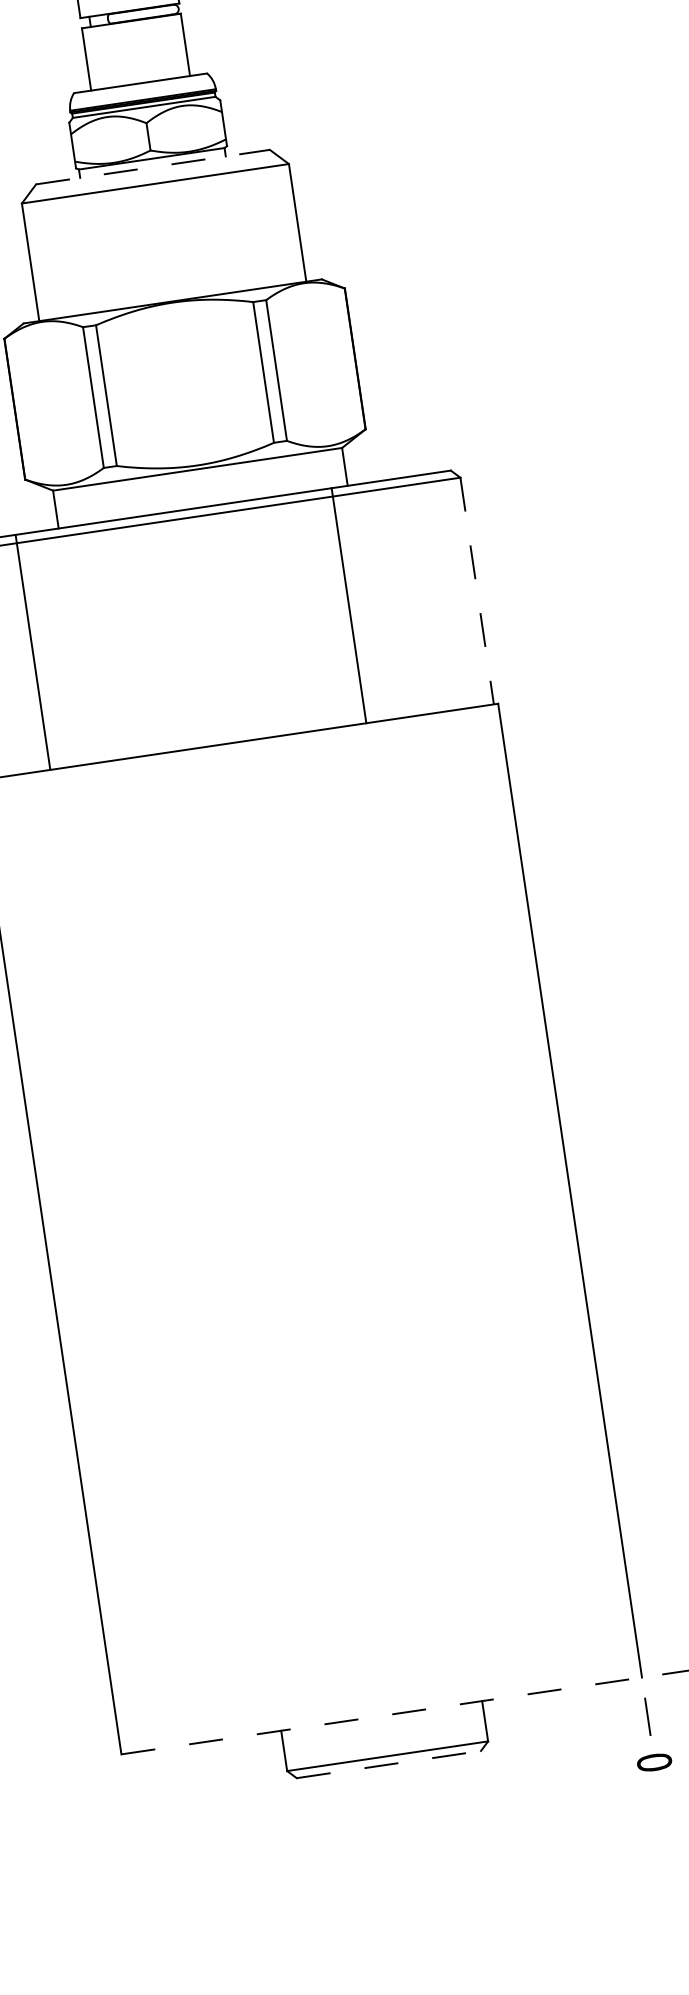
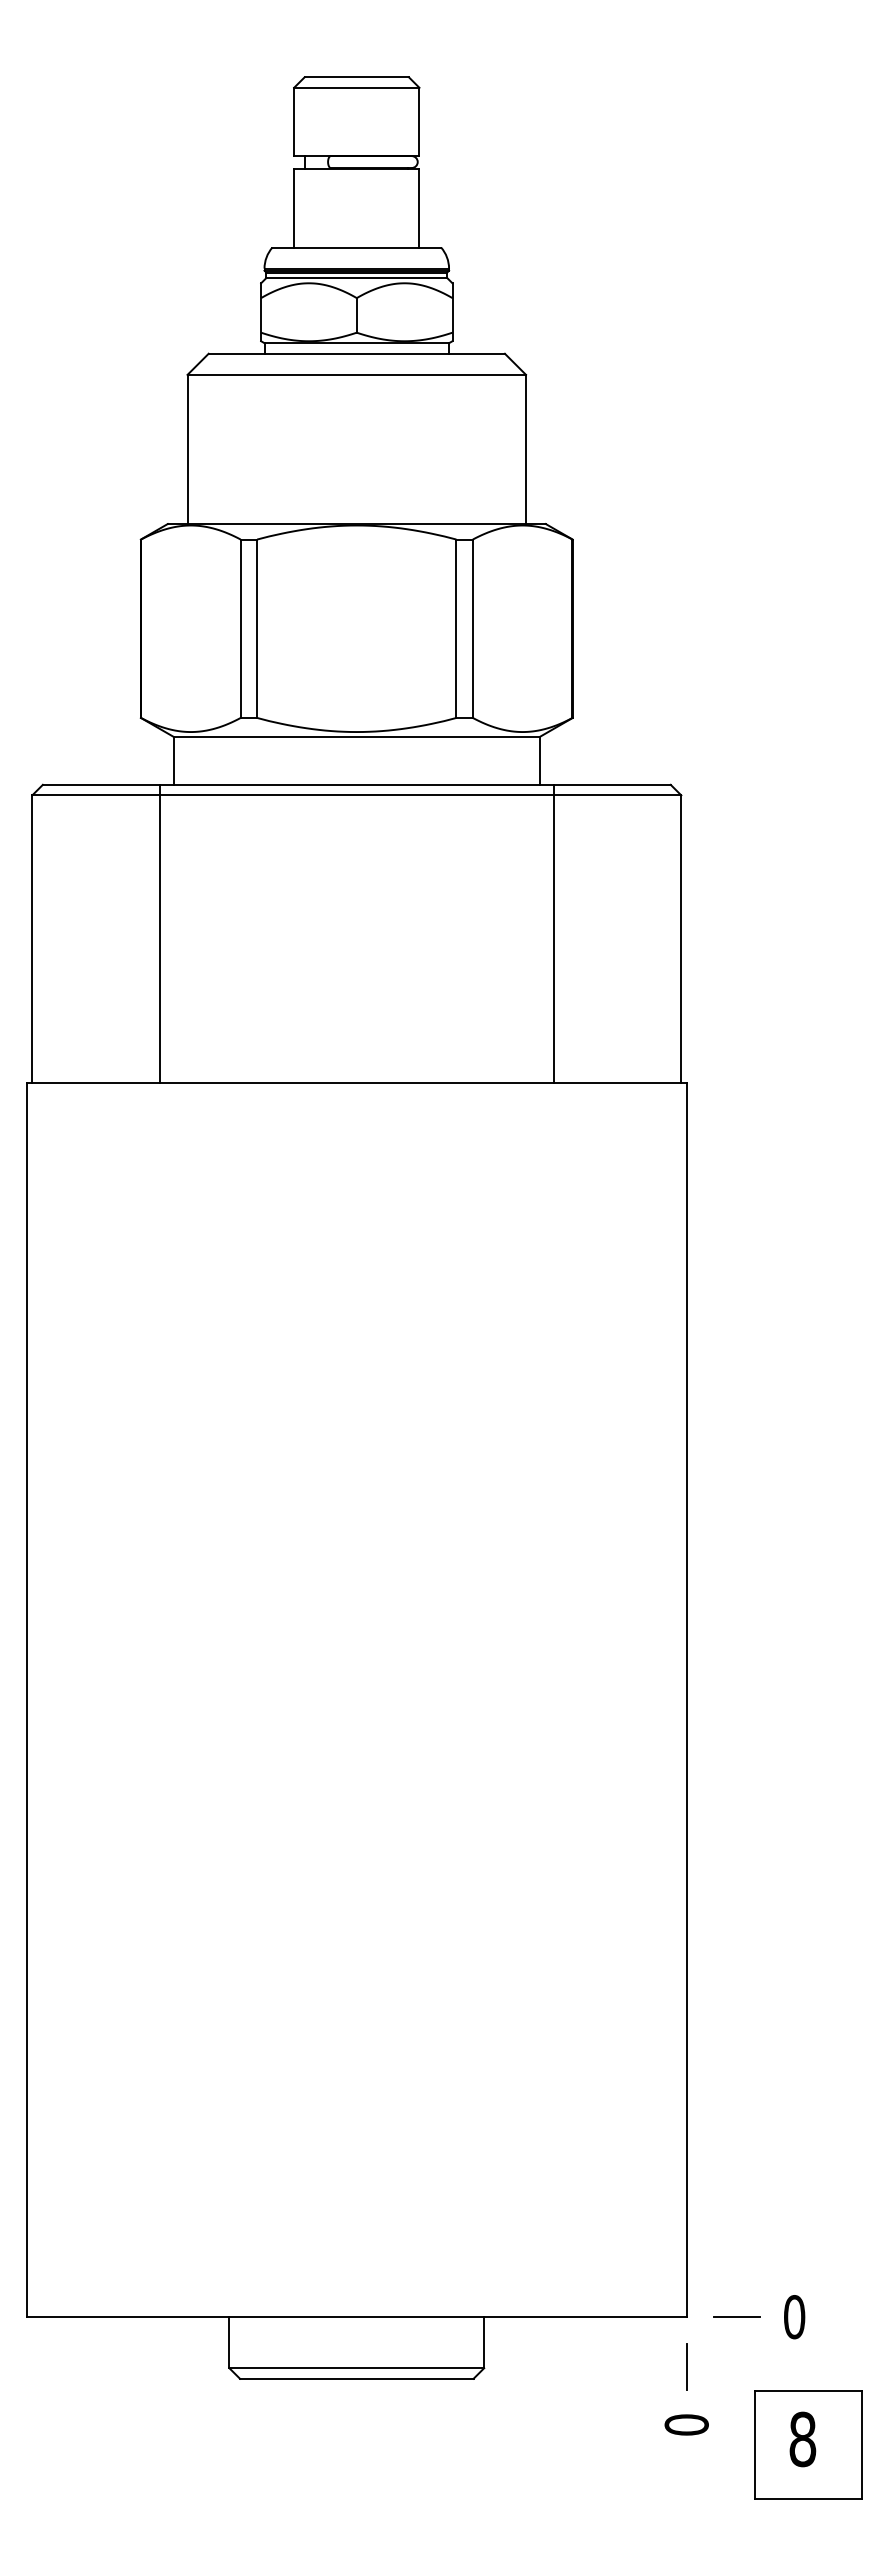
line: (153, 166) -> (357, 353), dashed -> solid
line: (477, 591) -> (681, 939), dashed -> solid
line: (348, 605) -> (553, 933), moved
line: (33, 652) -> (160, 933), moved
line: (381, 1716) -> (356, 2317), dashed -> solid
line: (388, 1764) -> (356, 2378), dashed -> solid

